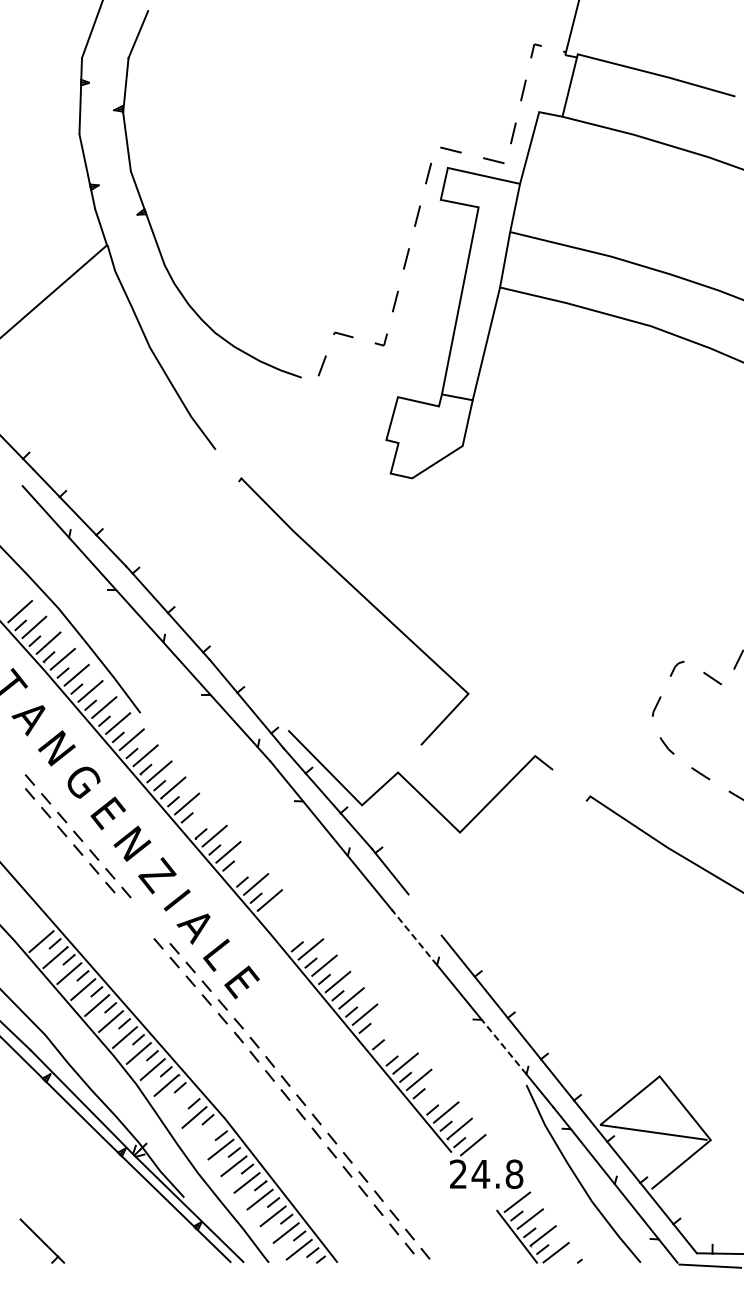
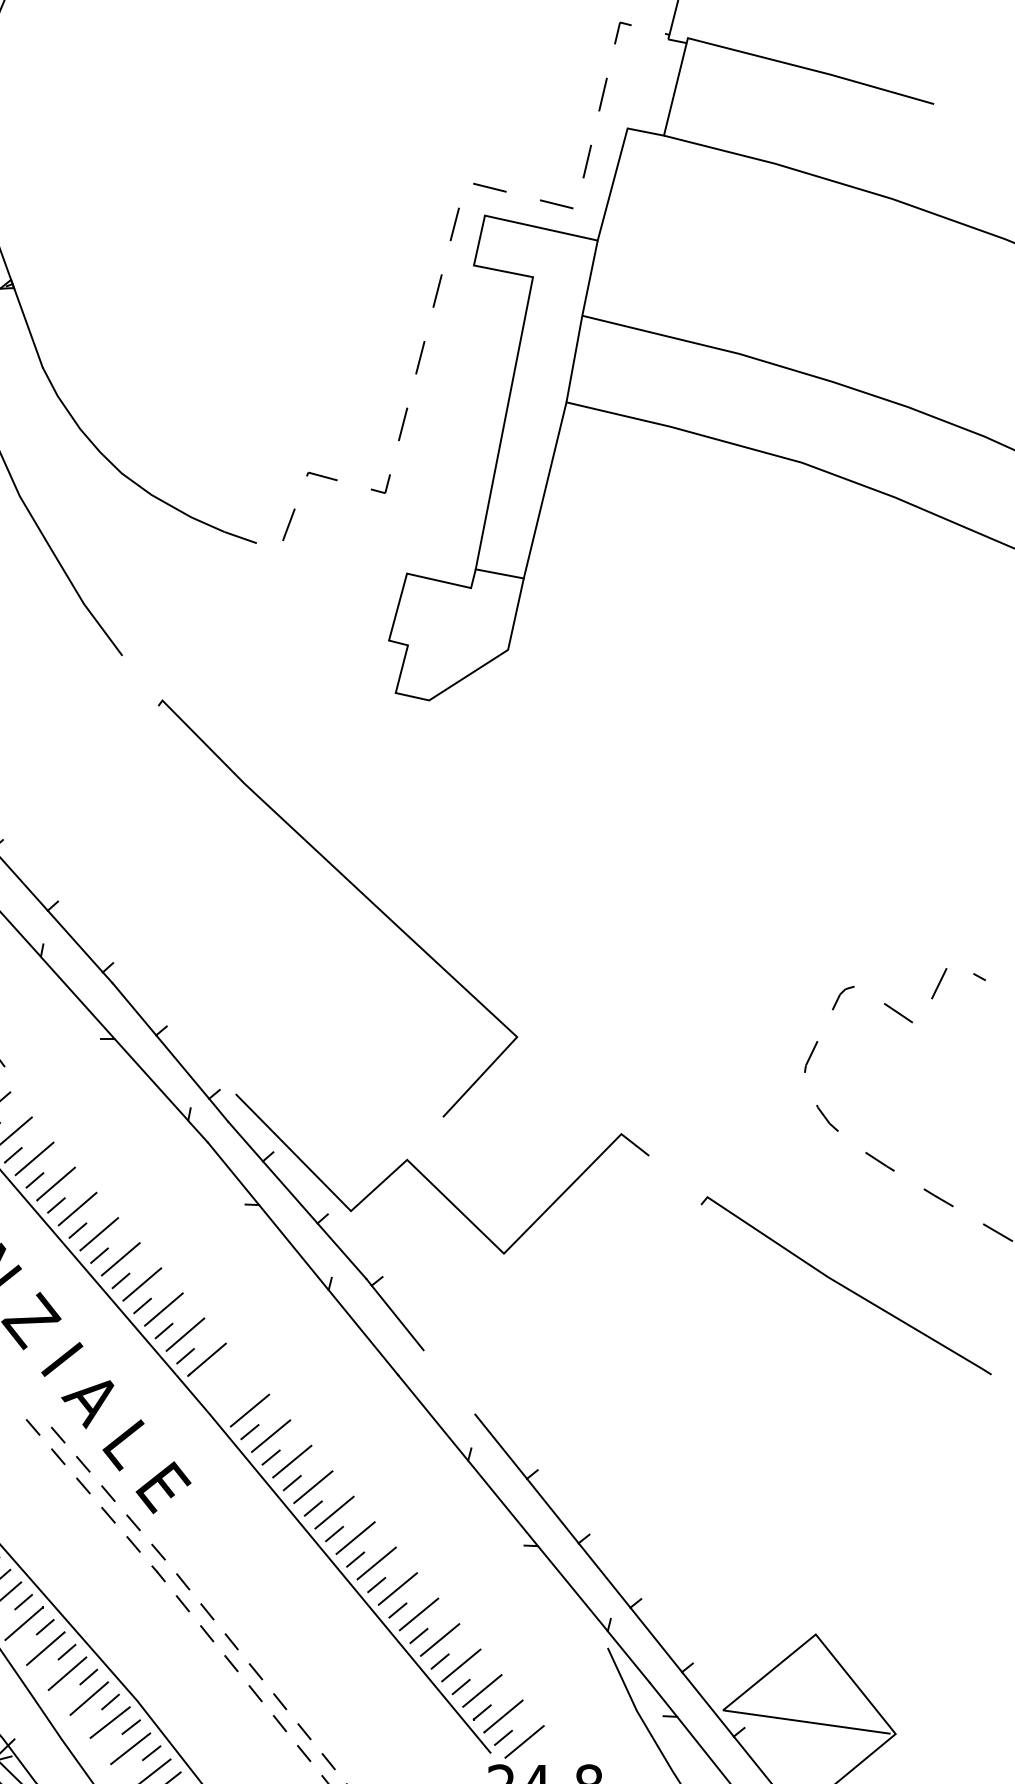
line: (200, 819) -> (98, 1233), added
line: (242, 868) -> (164, 1309), added
line: (297, 932) -> (250, 1409), added
line: (415, 938) -> (434, 1419), dashed -> solid
line: (378, 1030) -> (376, 1562), added
line: (391, 1047) -> (396, 1589), added
line: (504, 1047) -> (573, 1589), dashed -> solid
line: (432, 1096) -> (460, 1665), added
line: (180, 1101) -> (67, 1673), added
line: (207, 1132) -> (109, 1722), added

